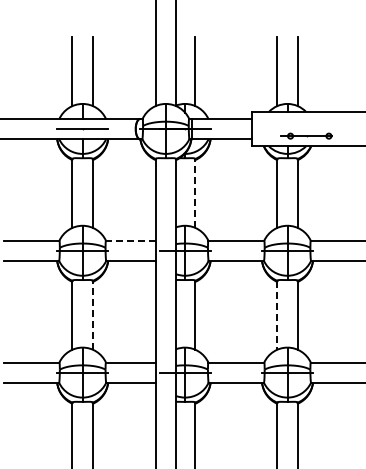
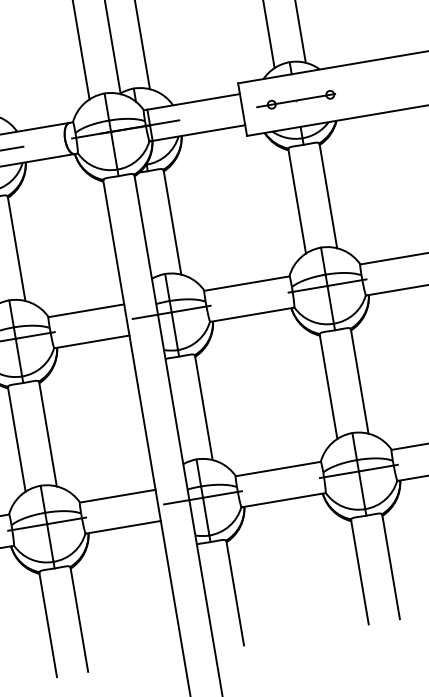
part: (306, 135) -> (295, 99), moved
line: (195, 193) -> (172, 222), dashed -> solid
line: (130, 240) -> (85, 310), dashed -> solid
line: (92, 314) -> (47, 432), dashed -> solid
line: (277, 315) -> (328, 386), dashed -> solid

